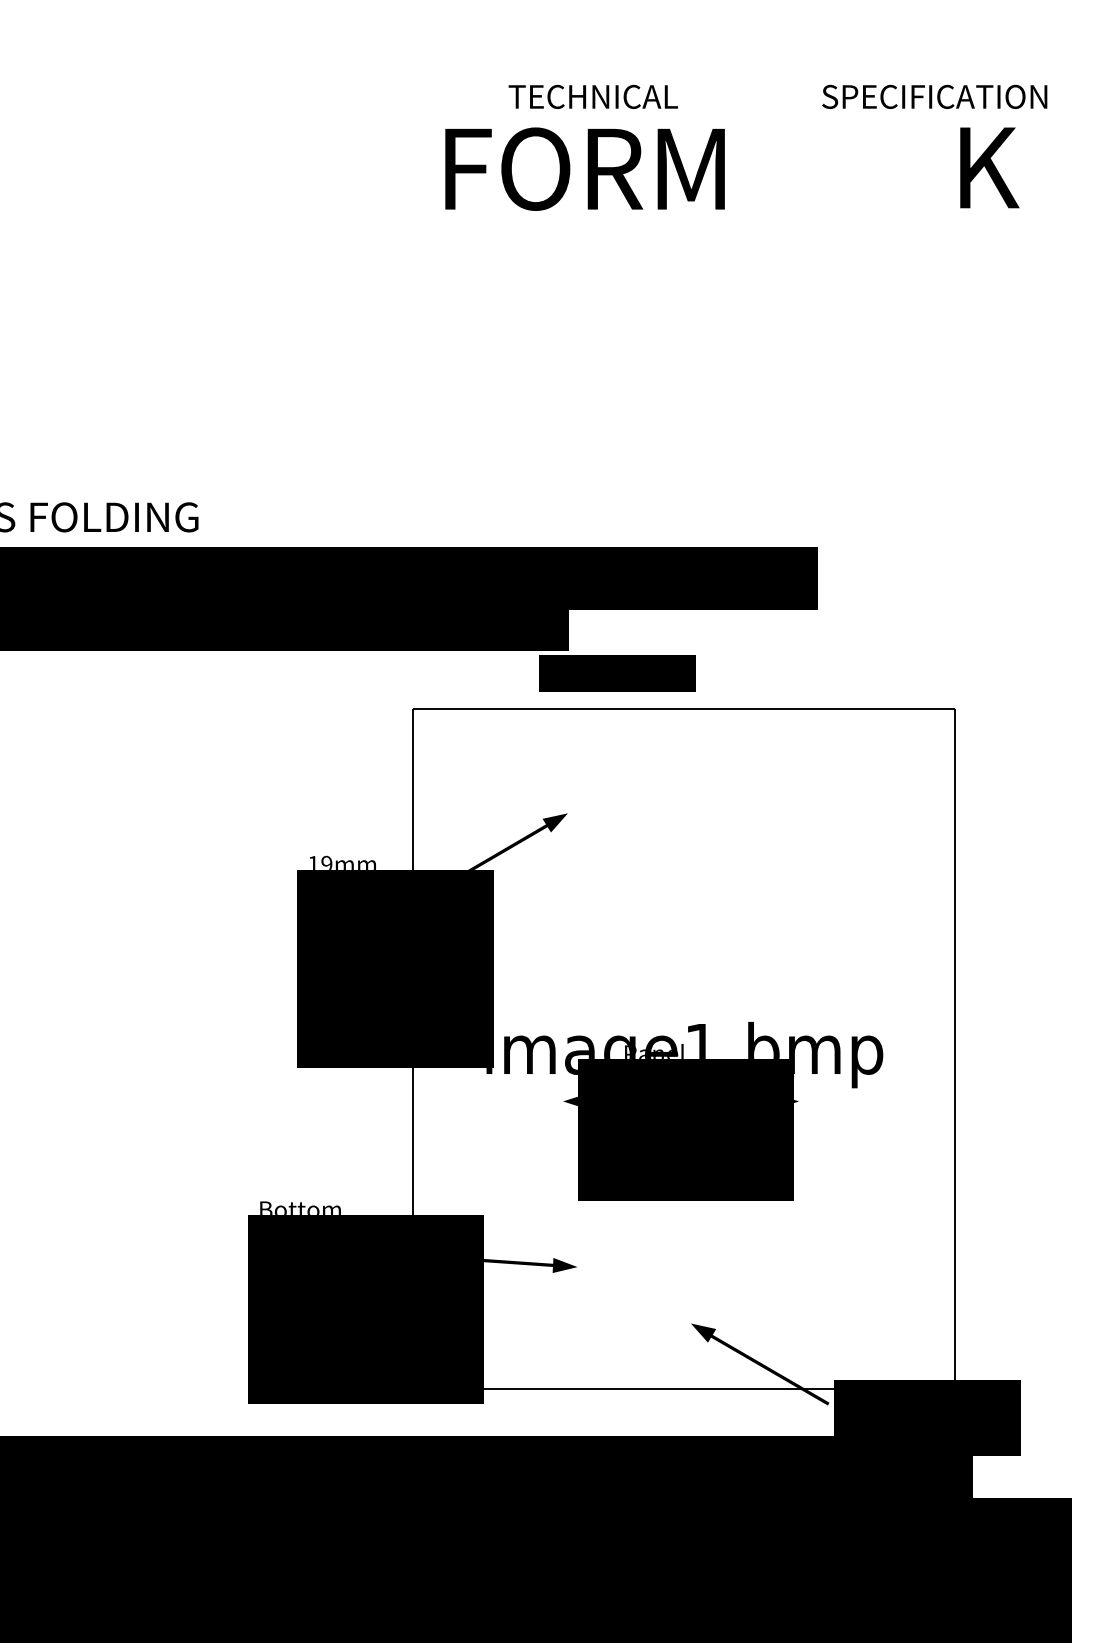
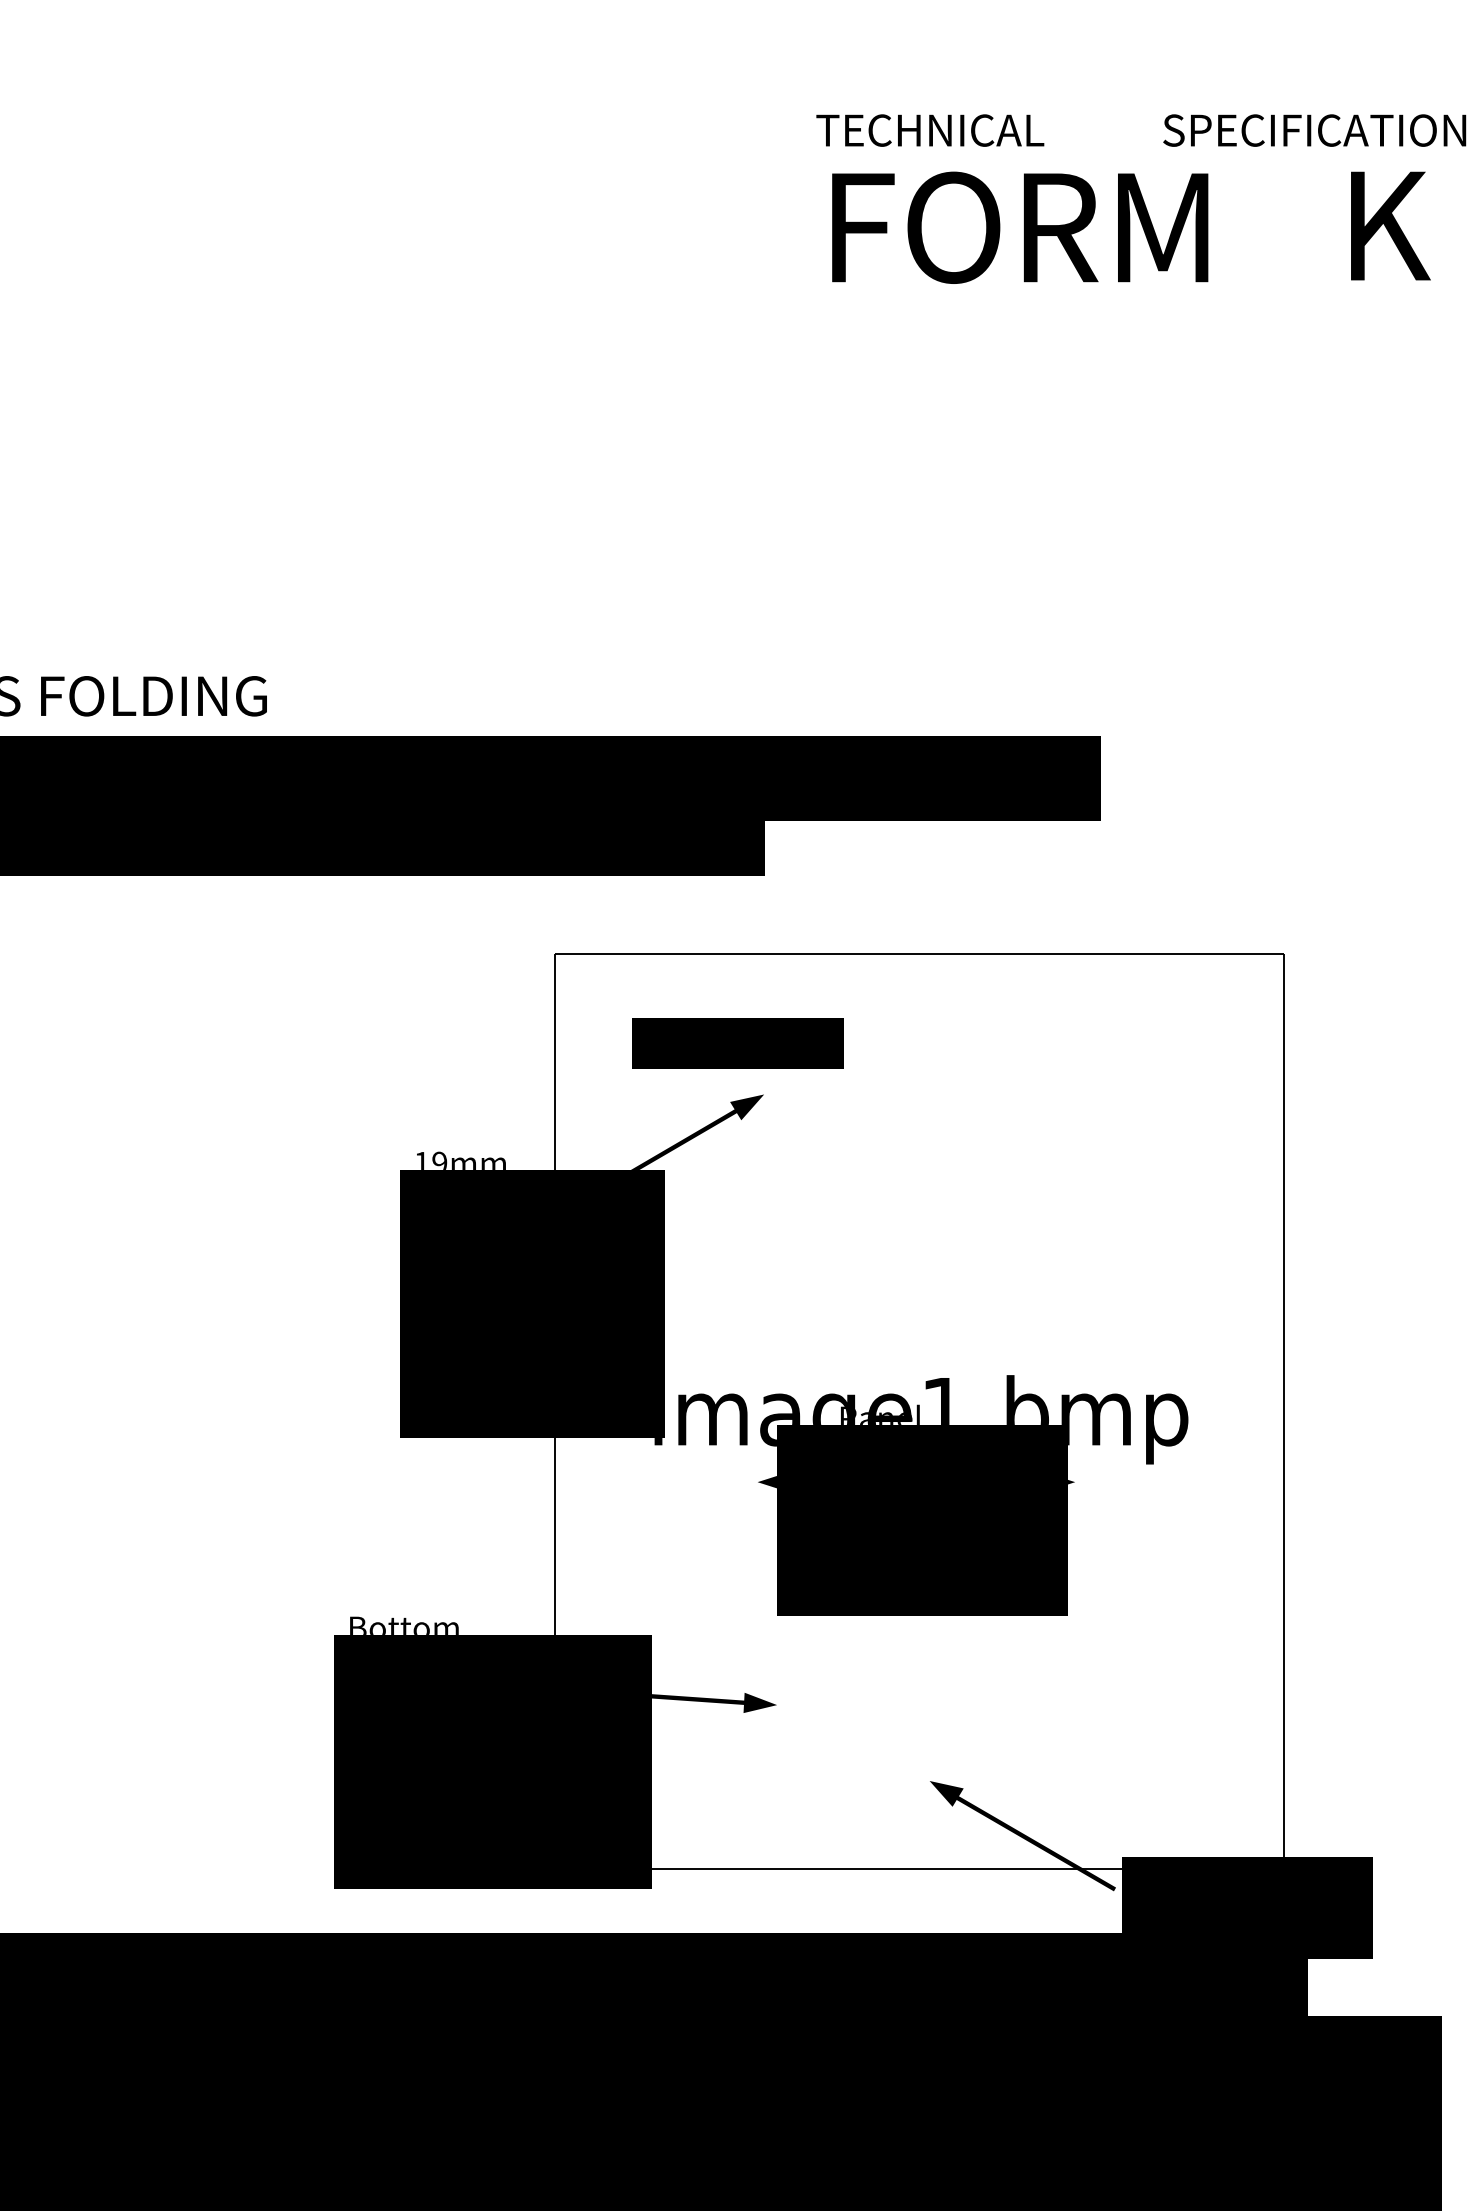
text: (593, 96) -> (930, 130), moved
text: (934, 96) -> (1314, 130), moved
text: (989, 167) -> (1390, 225), moved
text: (585, 168) -> (1020, 227), moved
text: (617, 673) -> (737, 1043), moved

